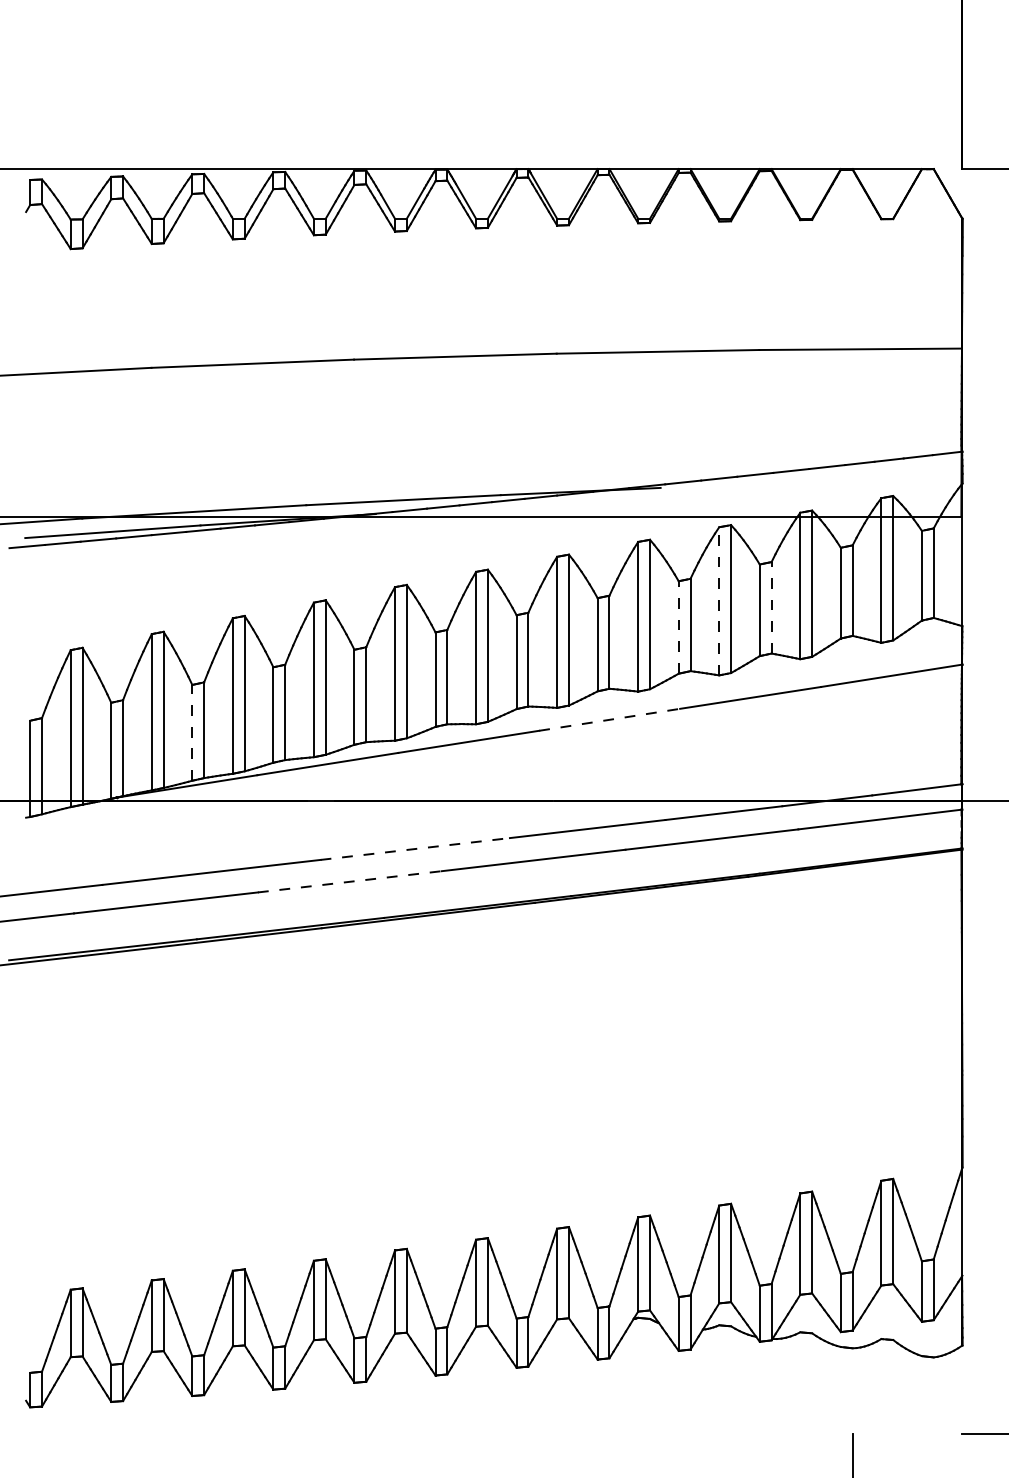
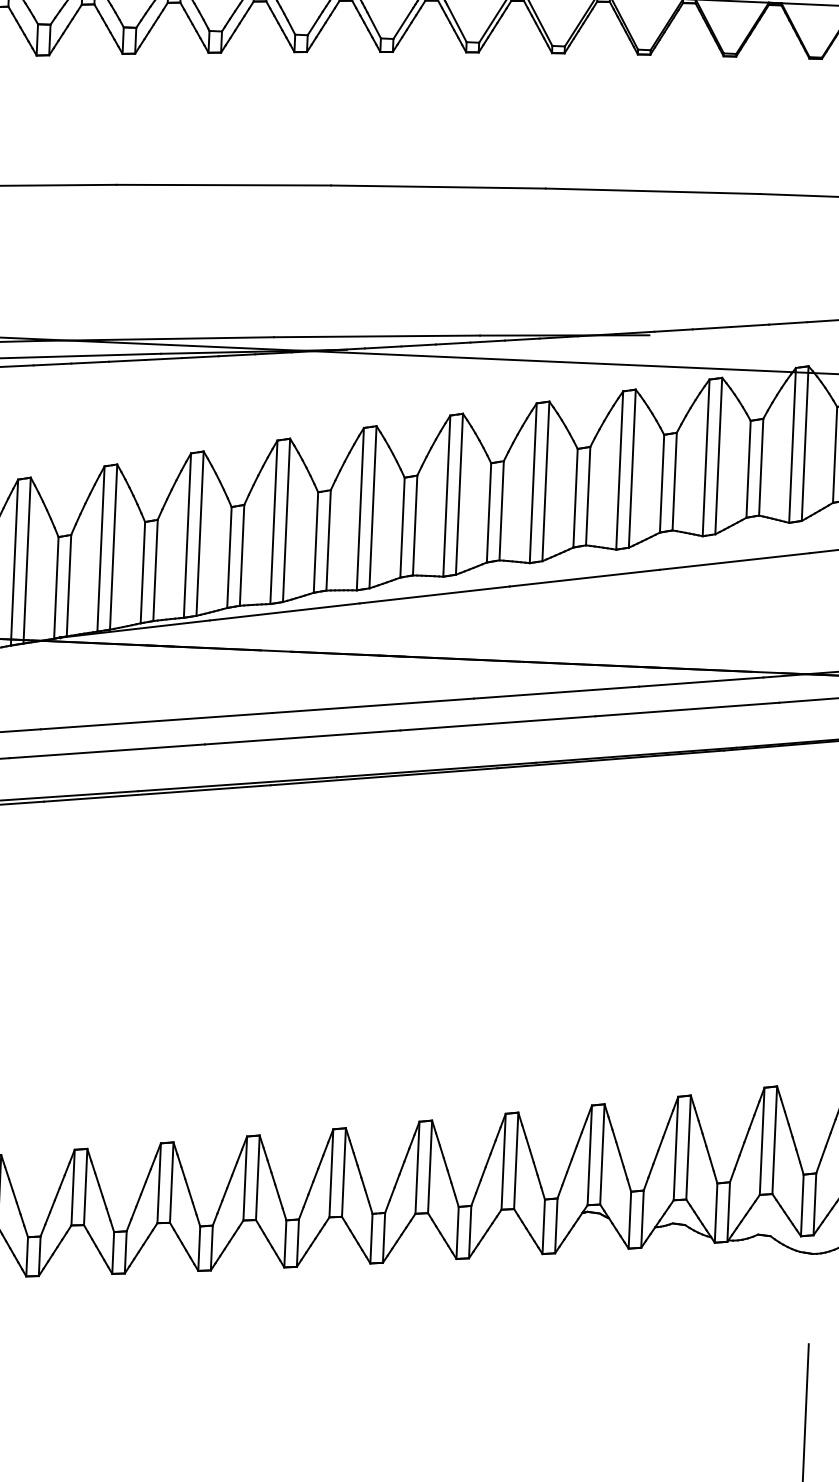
line: (719, 600) -> (706, 457), dashed -> solid
line: (771, 607) -> (761, 466), dashed -> solid
line: (678, 627) -> (661, 483), dashed -> solid
line: (610, 719) -> (585, 577), dashed -> solid
line: (192, 732) -> (143, 572), dashed -> solid
line: (415, 848) -> (373, 705), dashed -> solid
line: (349, 881) -> (302, 737), dashed -> solid

